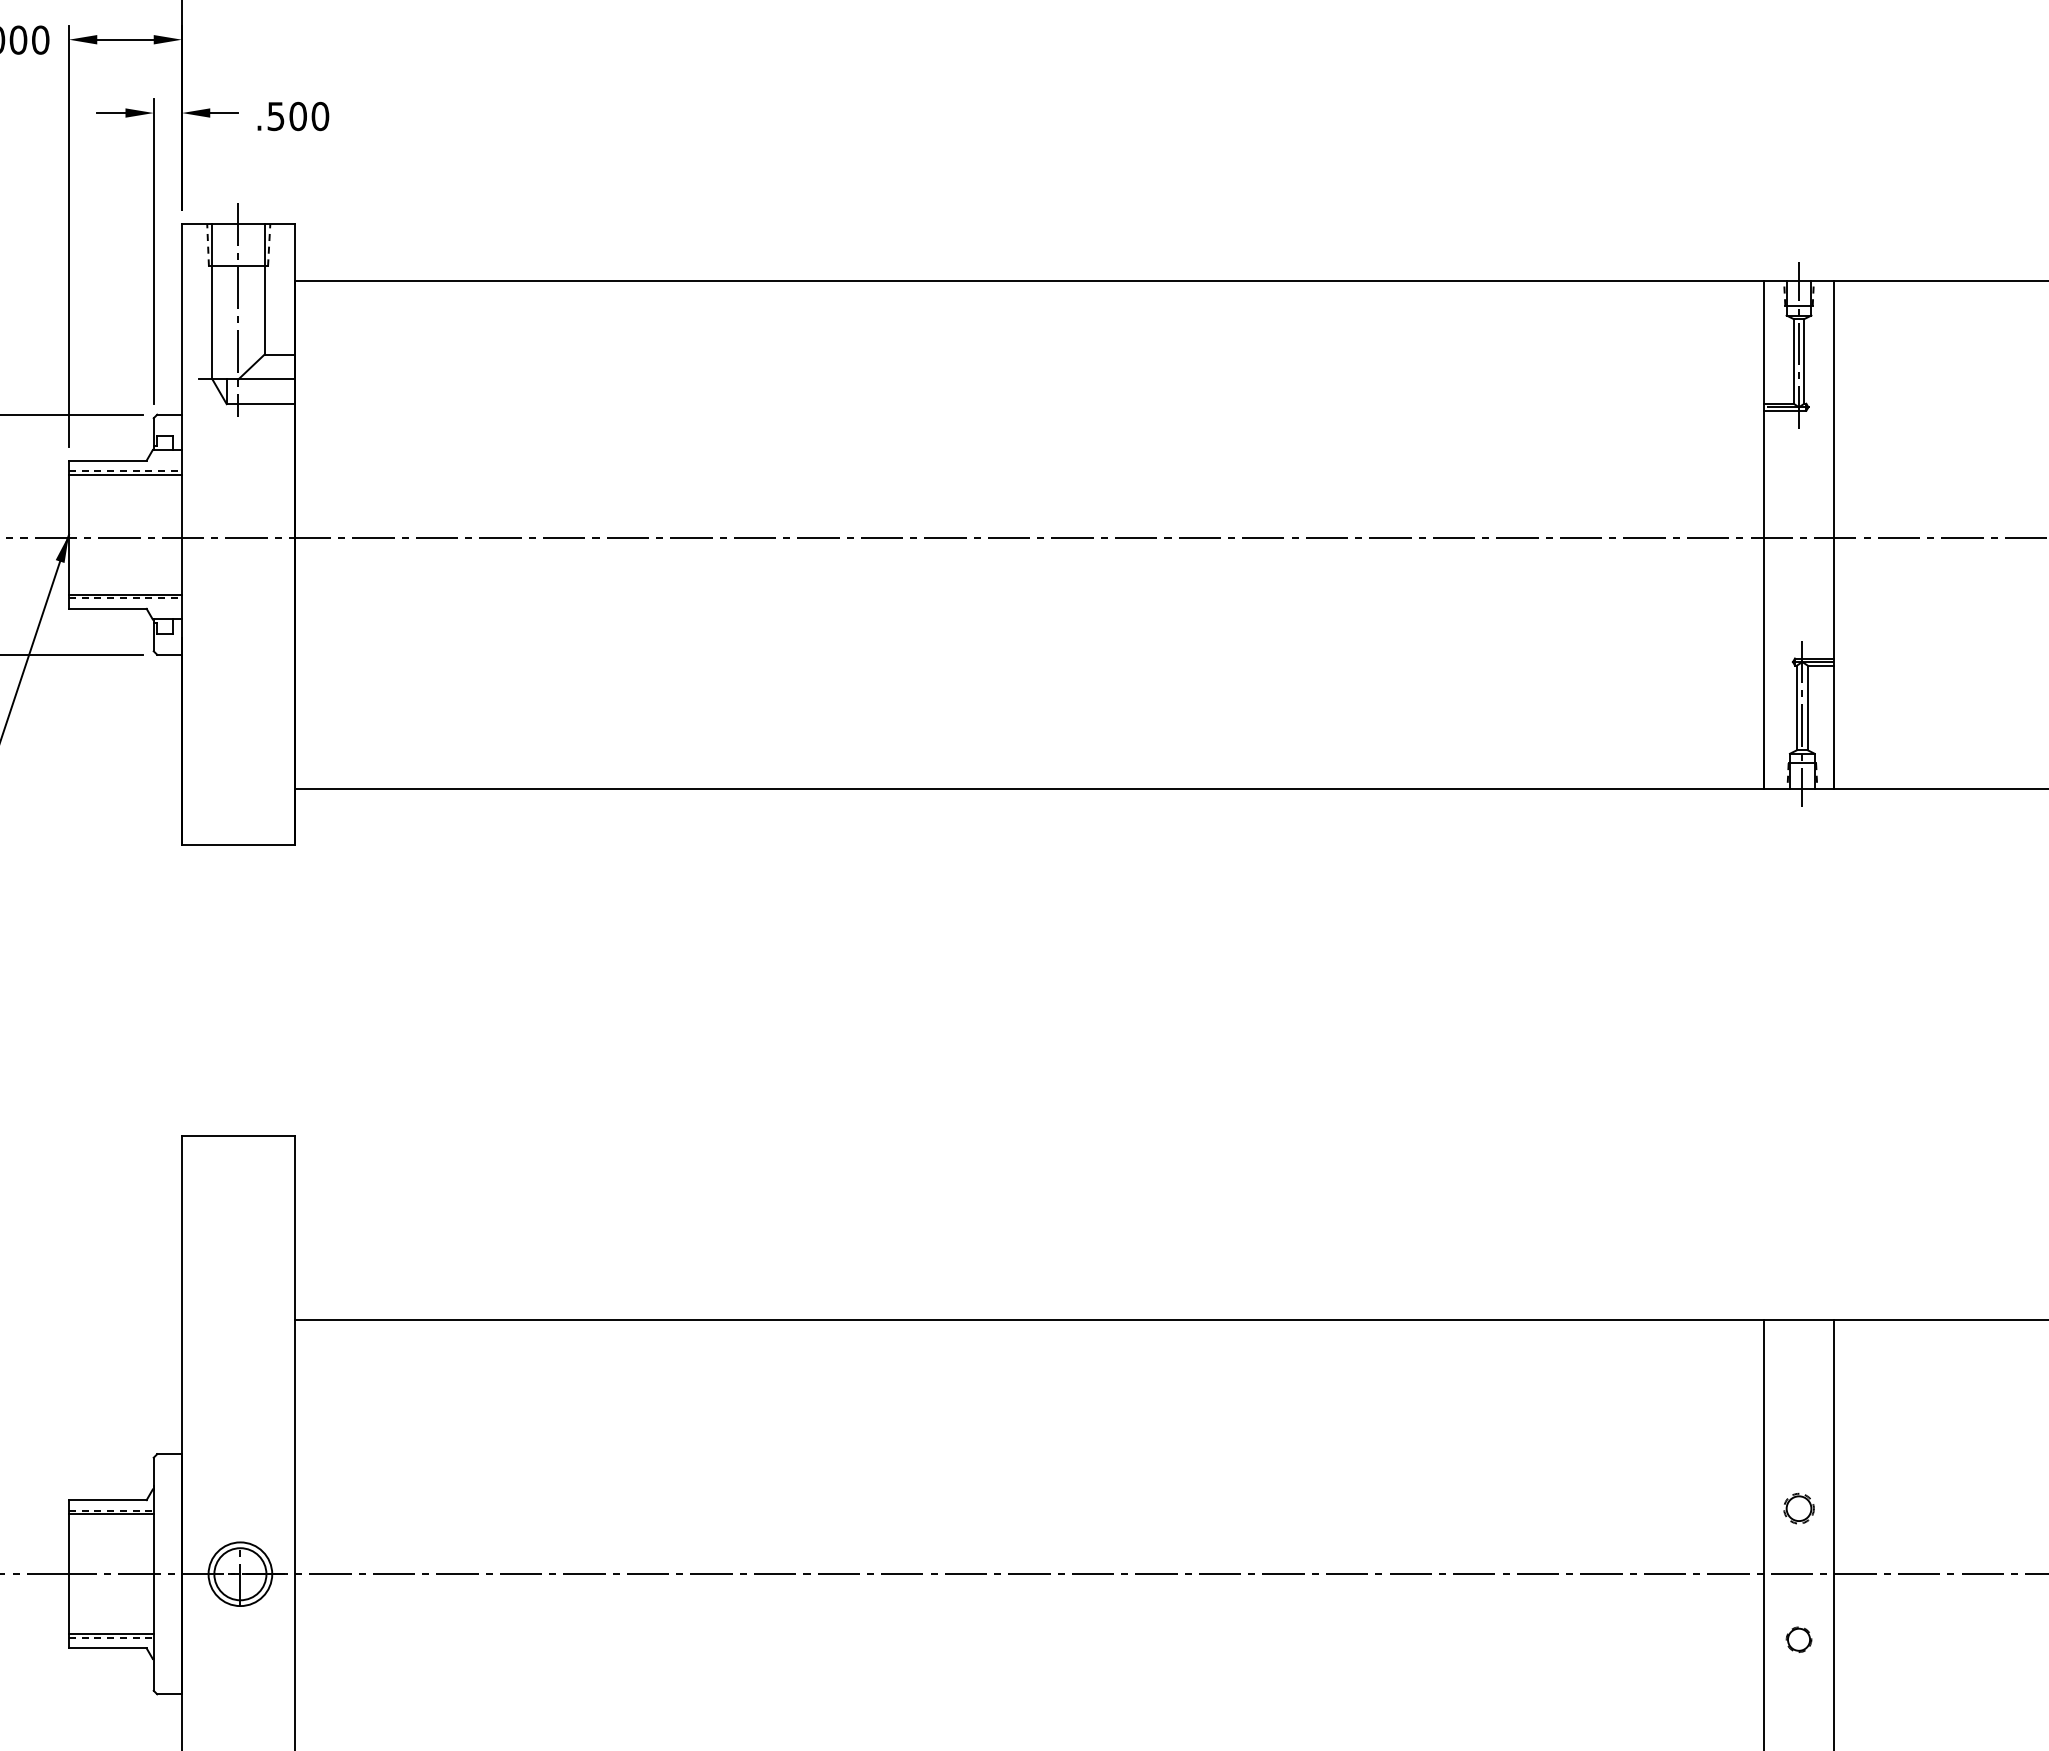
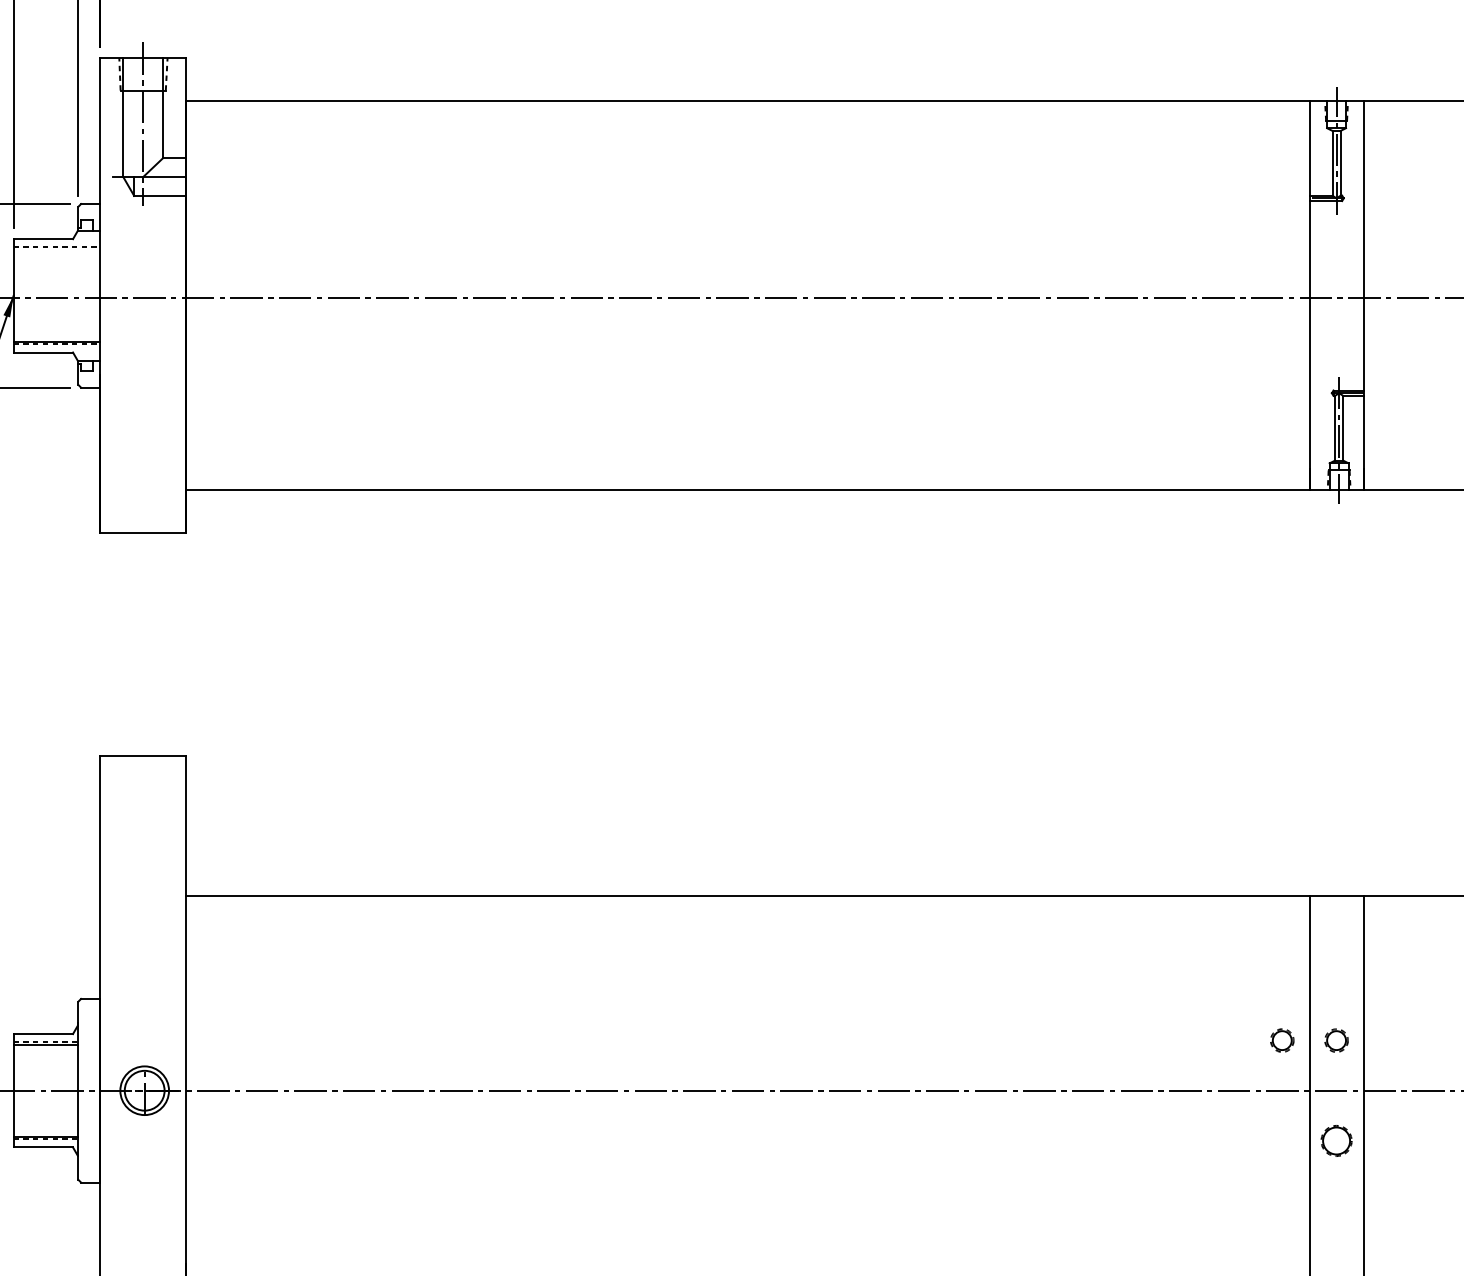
line: (125, 474) -> (56, 249), removed
part: (1727, 1508) -> (1281, 1040), added
part: (1798, 1639) -> (1336, 1140), size x1.6

